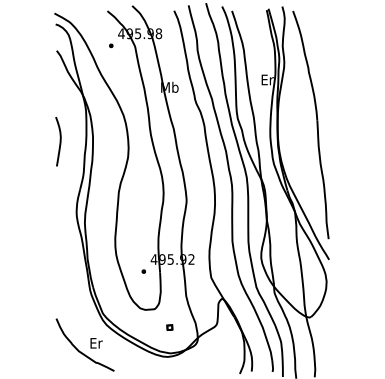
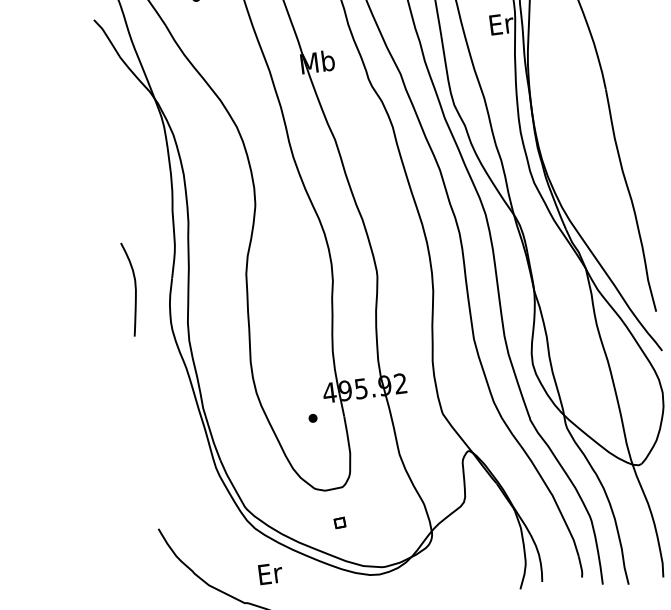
curve: (59, 141) -> (133, 288), moved
part: (169, 327) -> (339, 522), moved
text: (96, 343) -> (270, 574), moved

